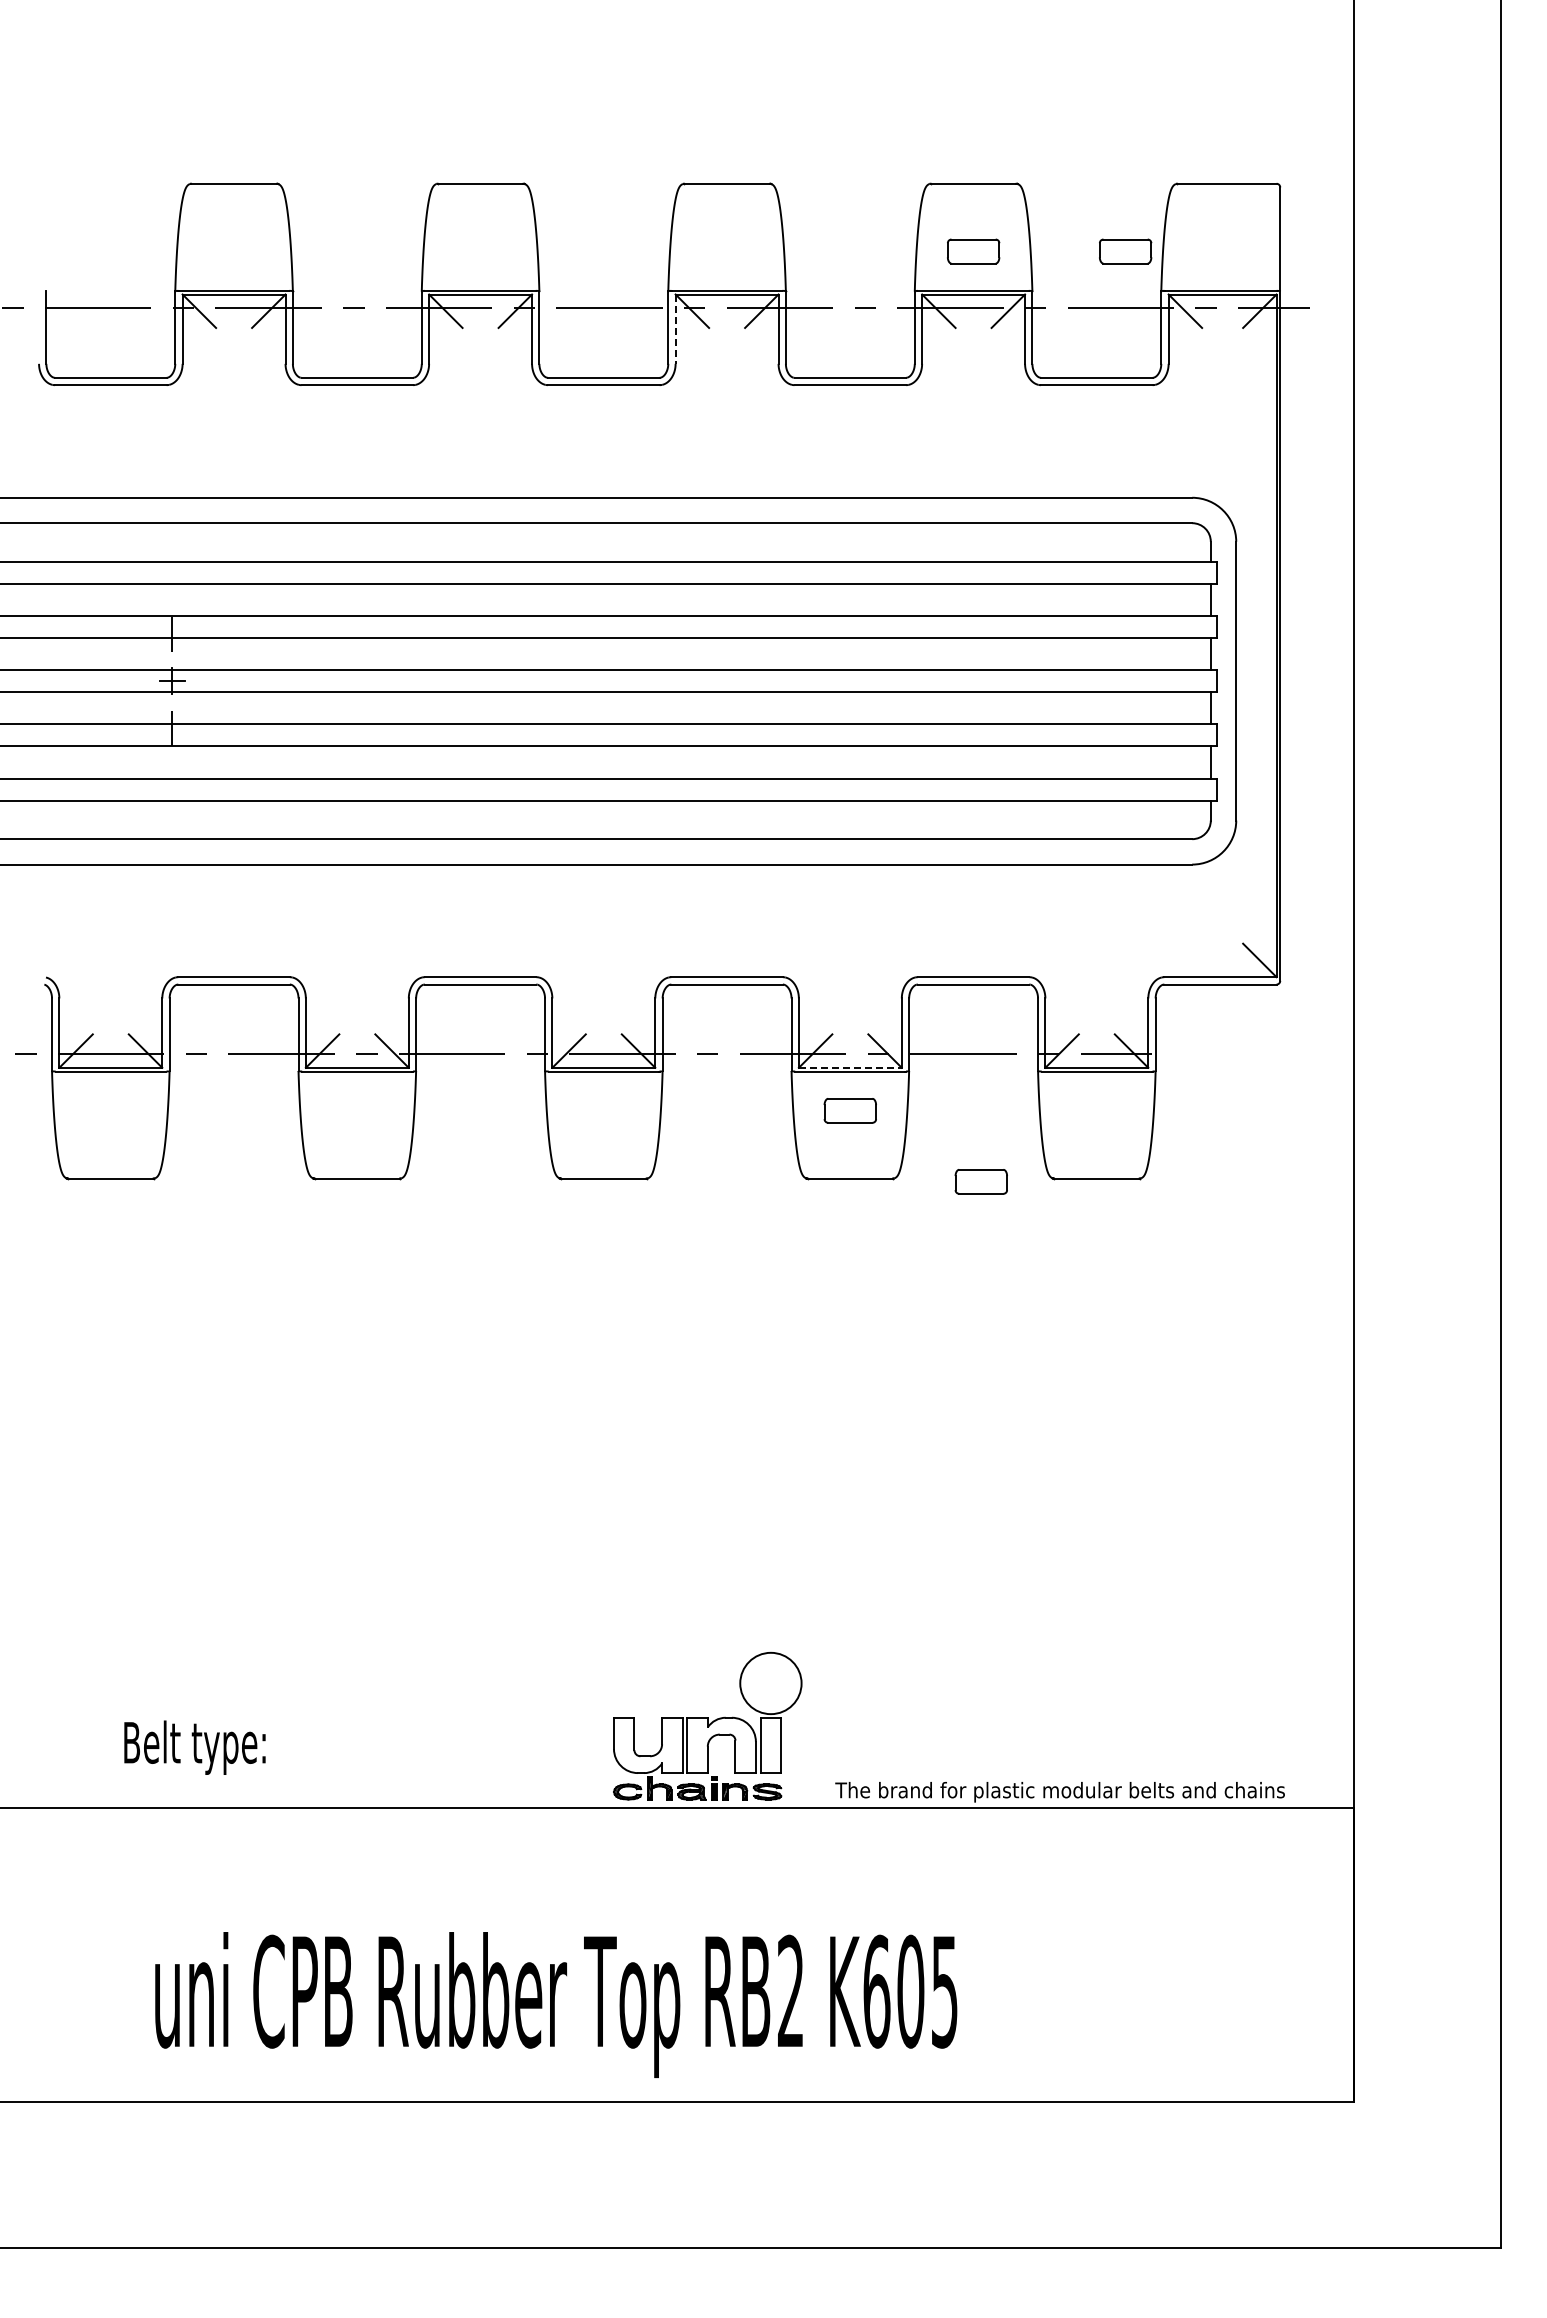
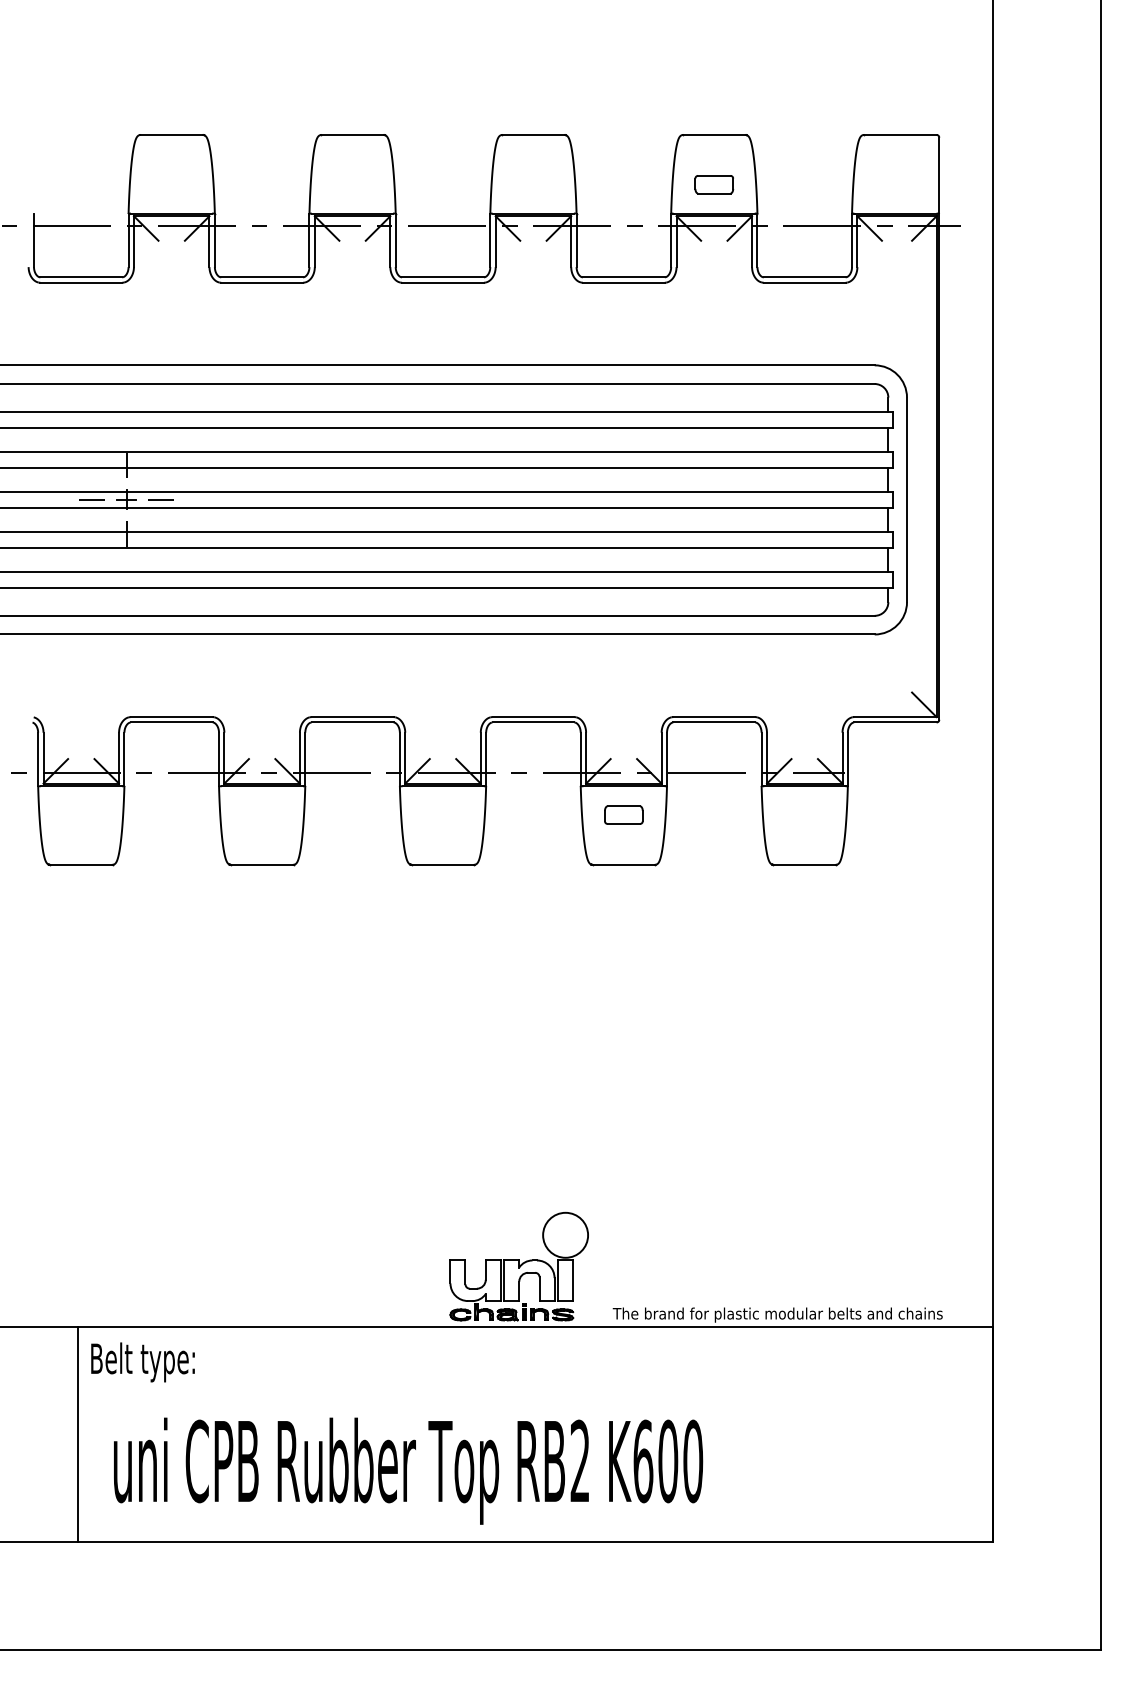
part: (1125, 251) -> (825, 184), removed
line: (675, 329) -> (495, 241), dashed -> solid
line: (125, 681) -> (92, 500), added
line: (219, 681) -> (161, 500), added
line: (850, 1067) -> (623, 783), dashed -> solid
part: (980, 1181) -> (719, 867), removed
text: (194, 1747) -> (142, 1362), moved
line: (106, 1954) -> (78, 1434), added
text: (944, 1991) -> (692, 1461), K605 -> K600

